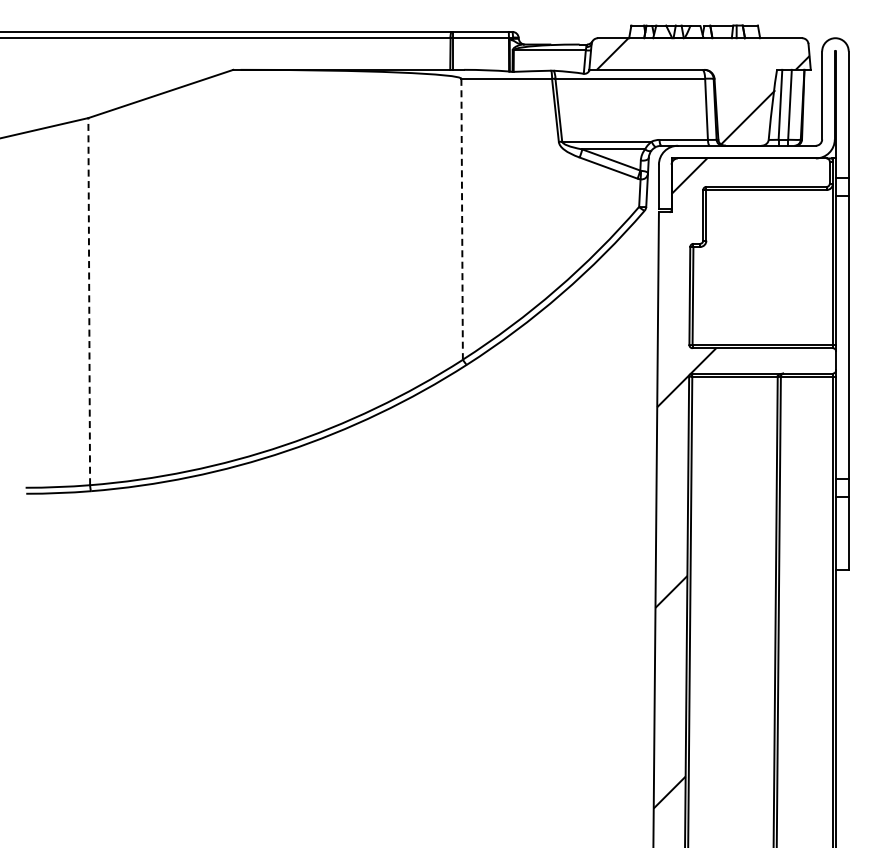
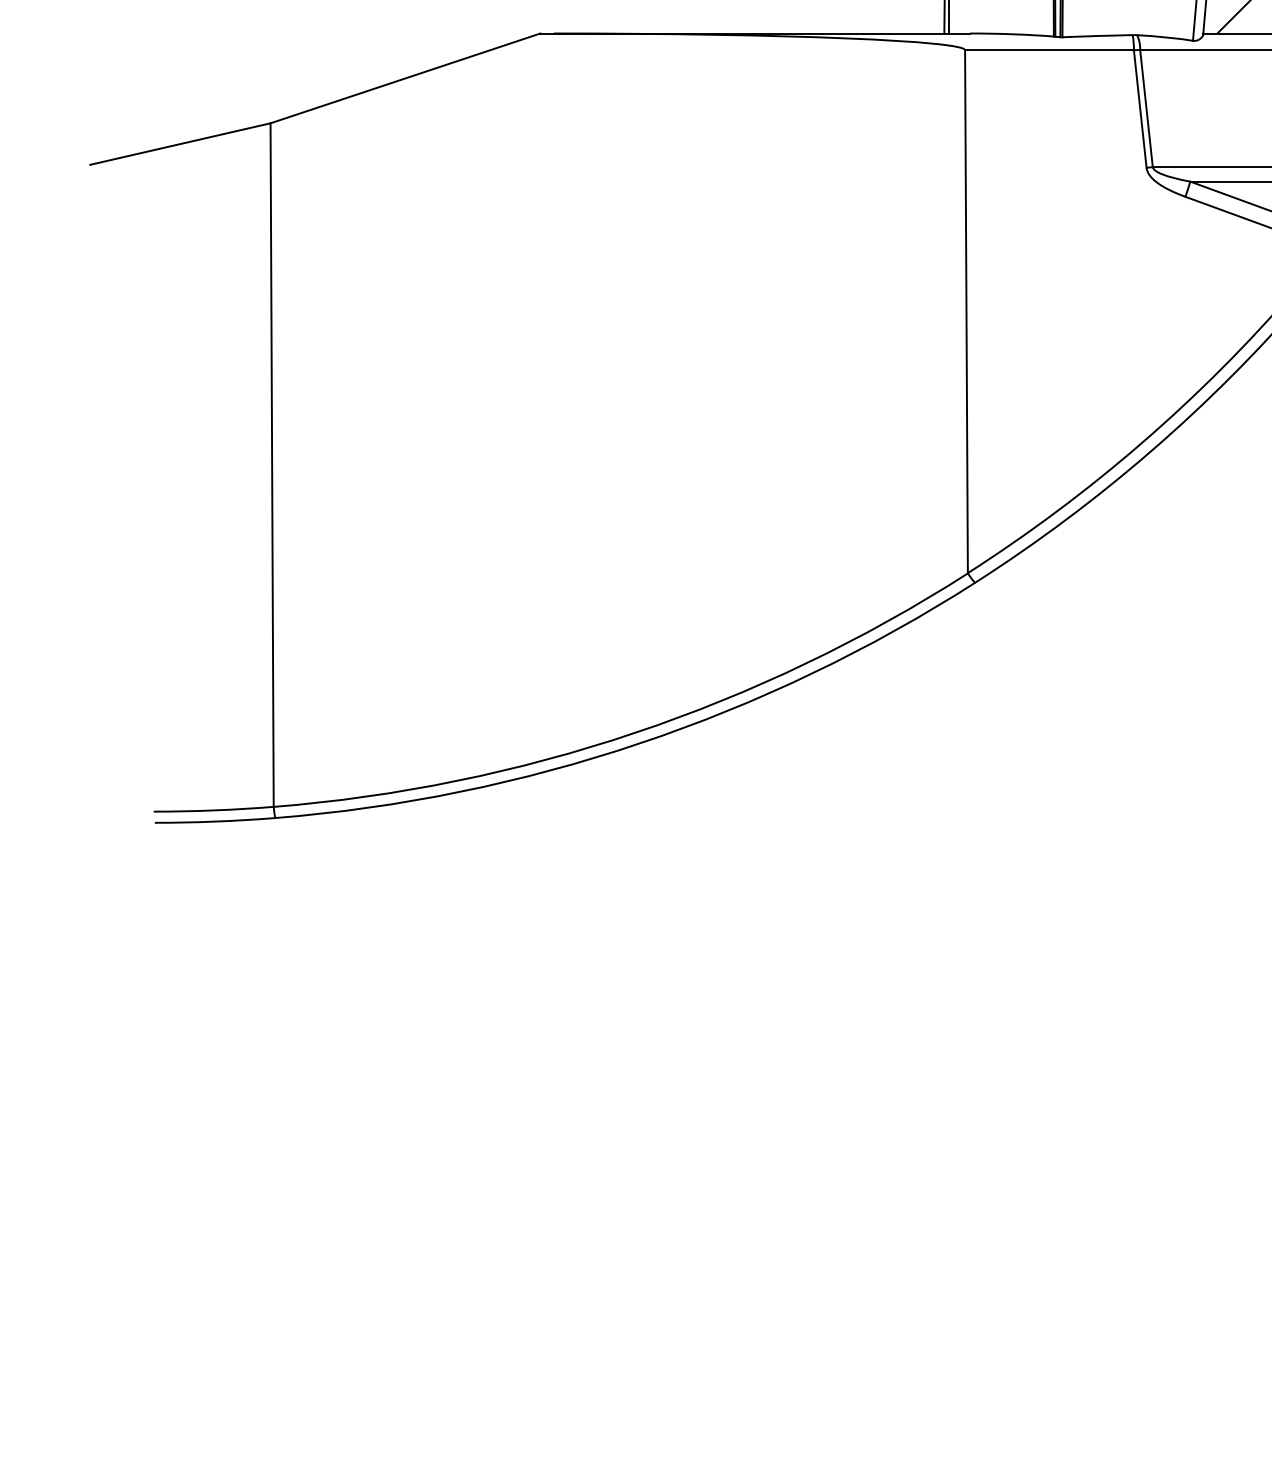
line: (462, 219) -> (967, 312), dashed -> solid
line: (89, 301) -> (272, 464), dashed -> solid

